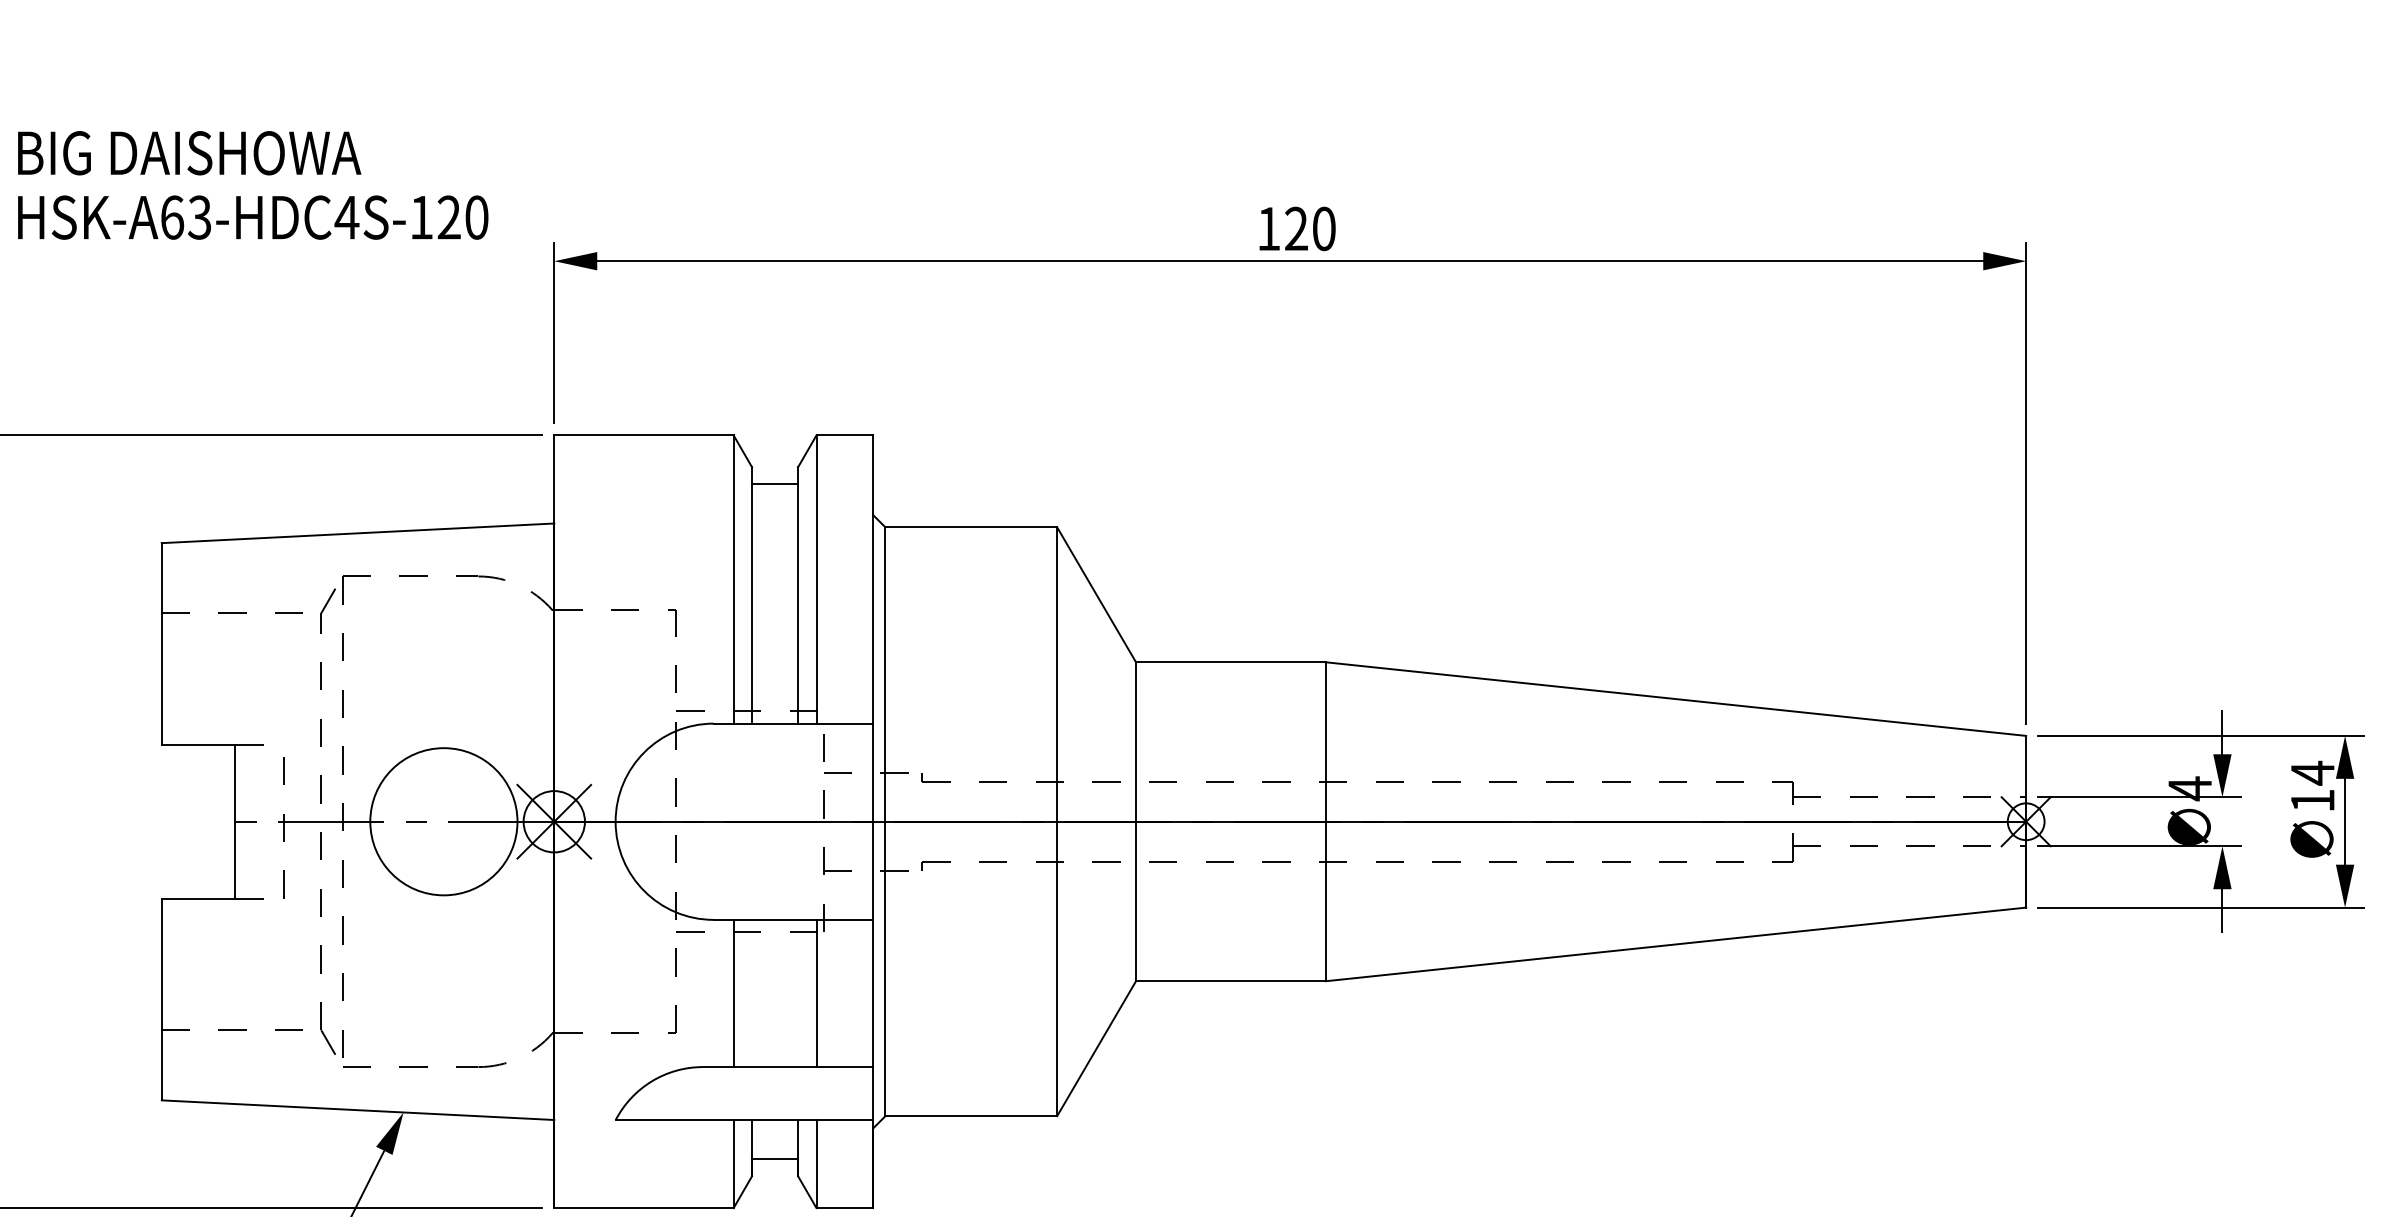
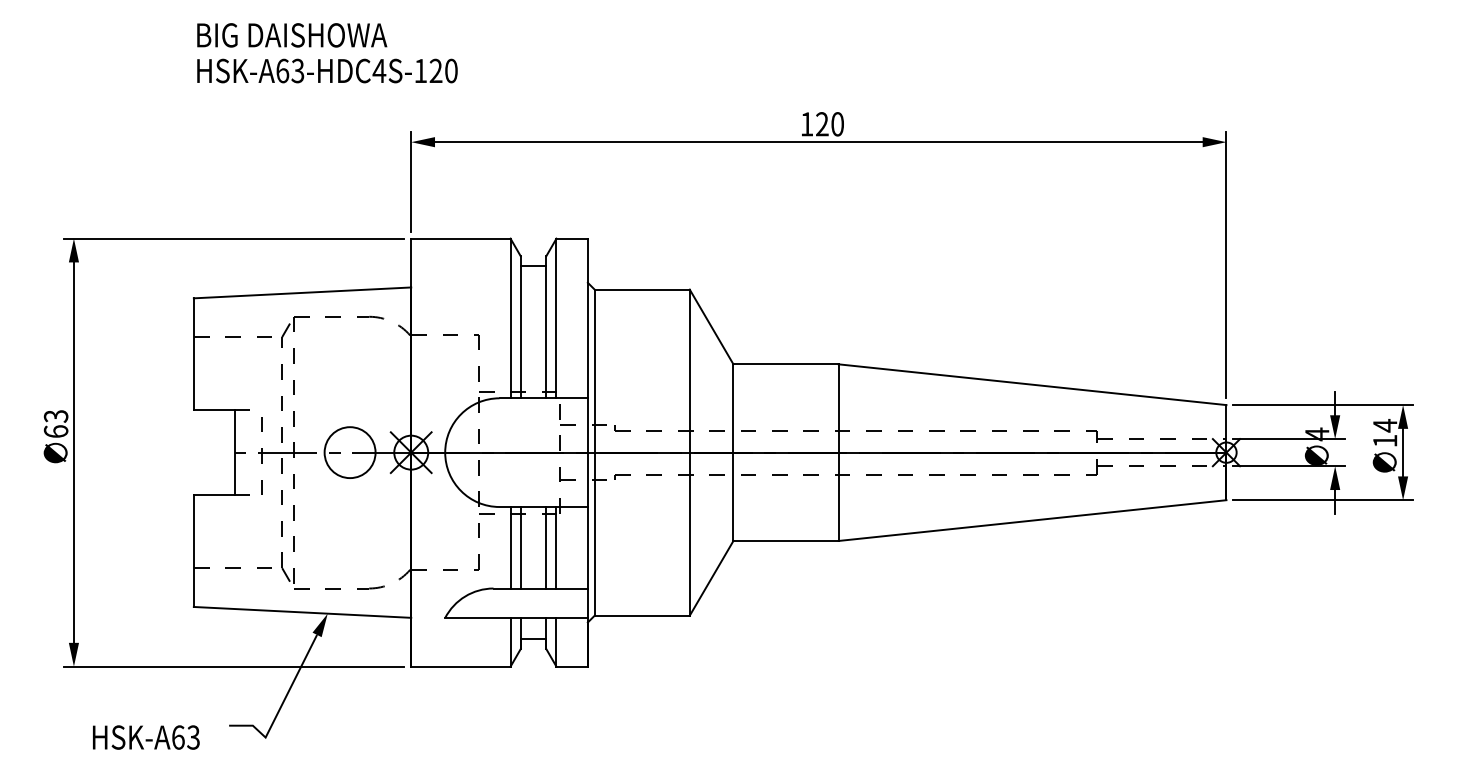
text: (253, 185) -> (327, 53), moved
circle: (442, 821) -> (349, 452), size x0.62
line: (751, 992) -> (520, 547), added
line: (798, 992) -> (546, 547), added

